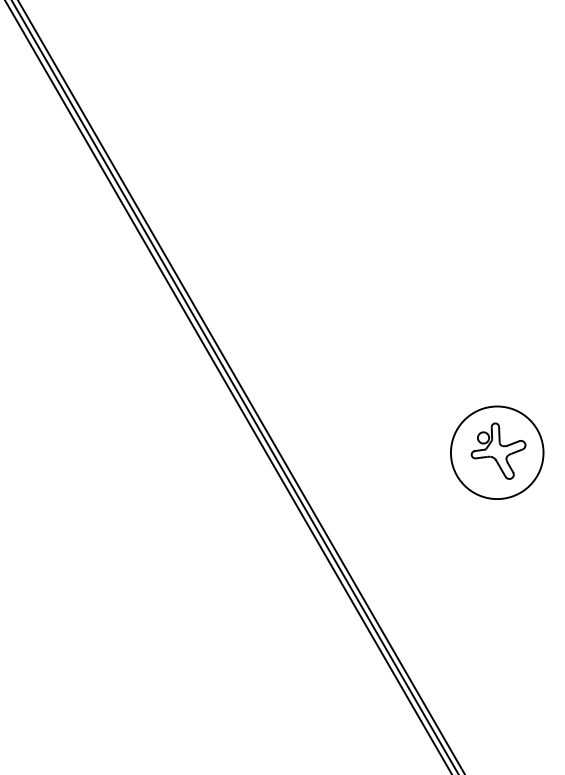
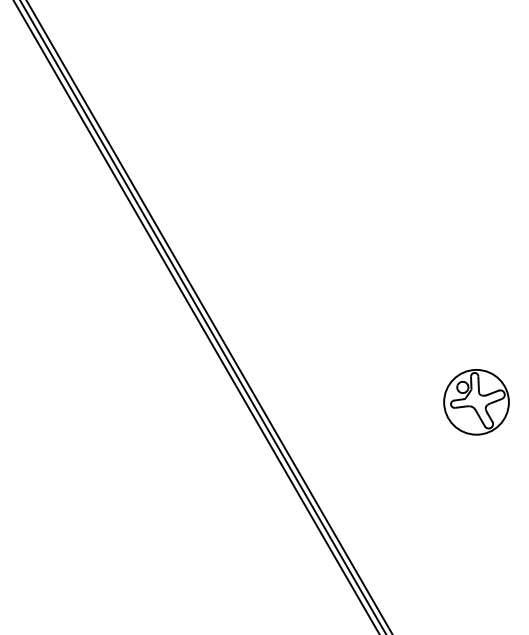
circle: (496, 452) -> (475, 402), size x0.7

